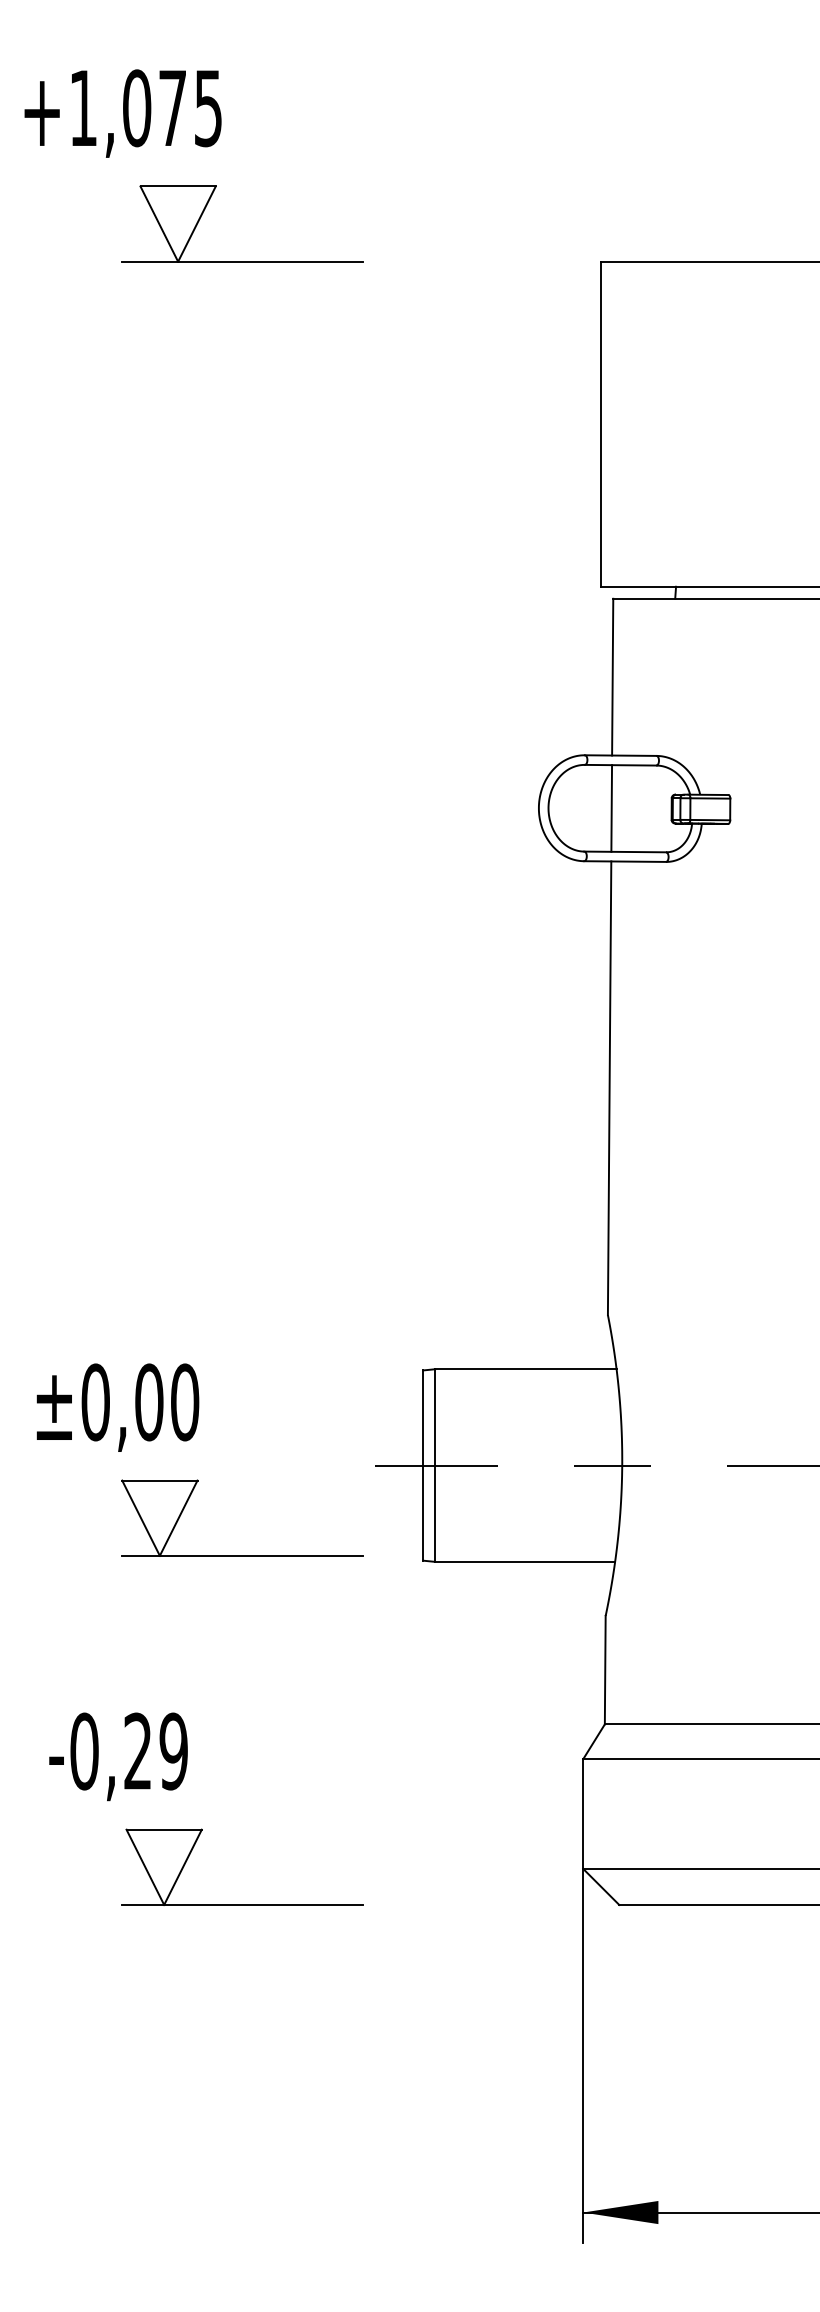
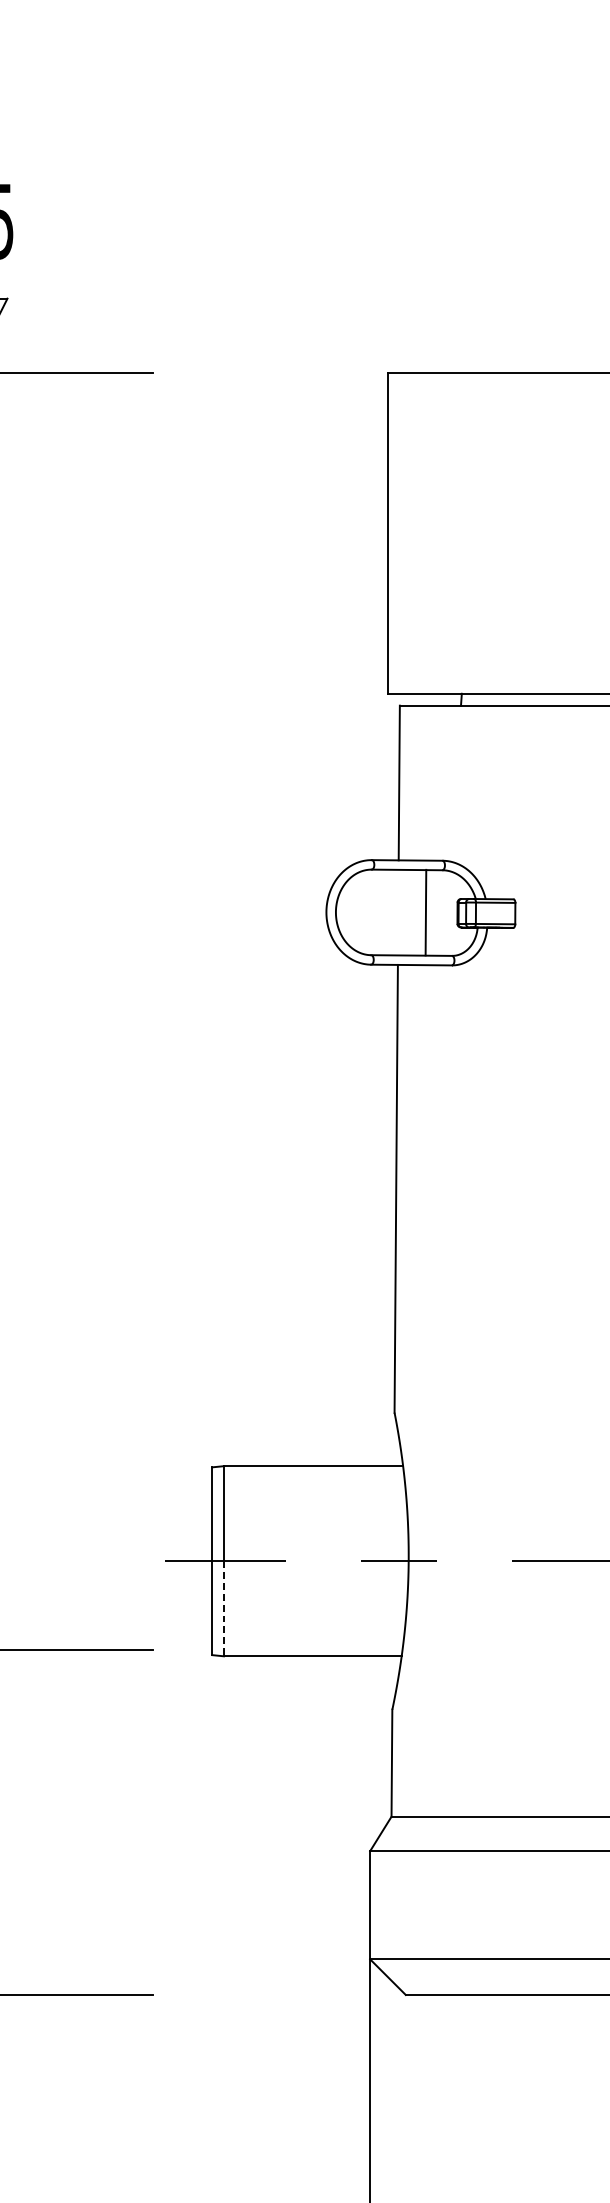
line: (611, 808) -> (425, 912), moved
line: (435, 1514) -> (224, 1609), solid -> dashed

